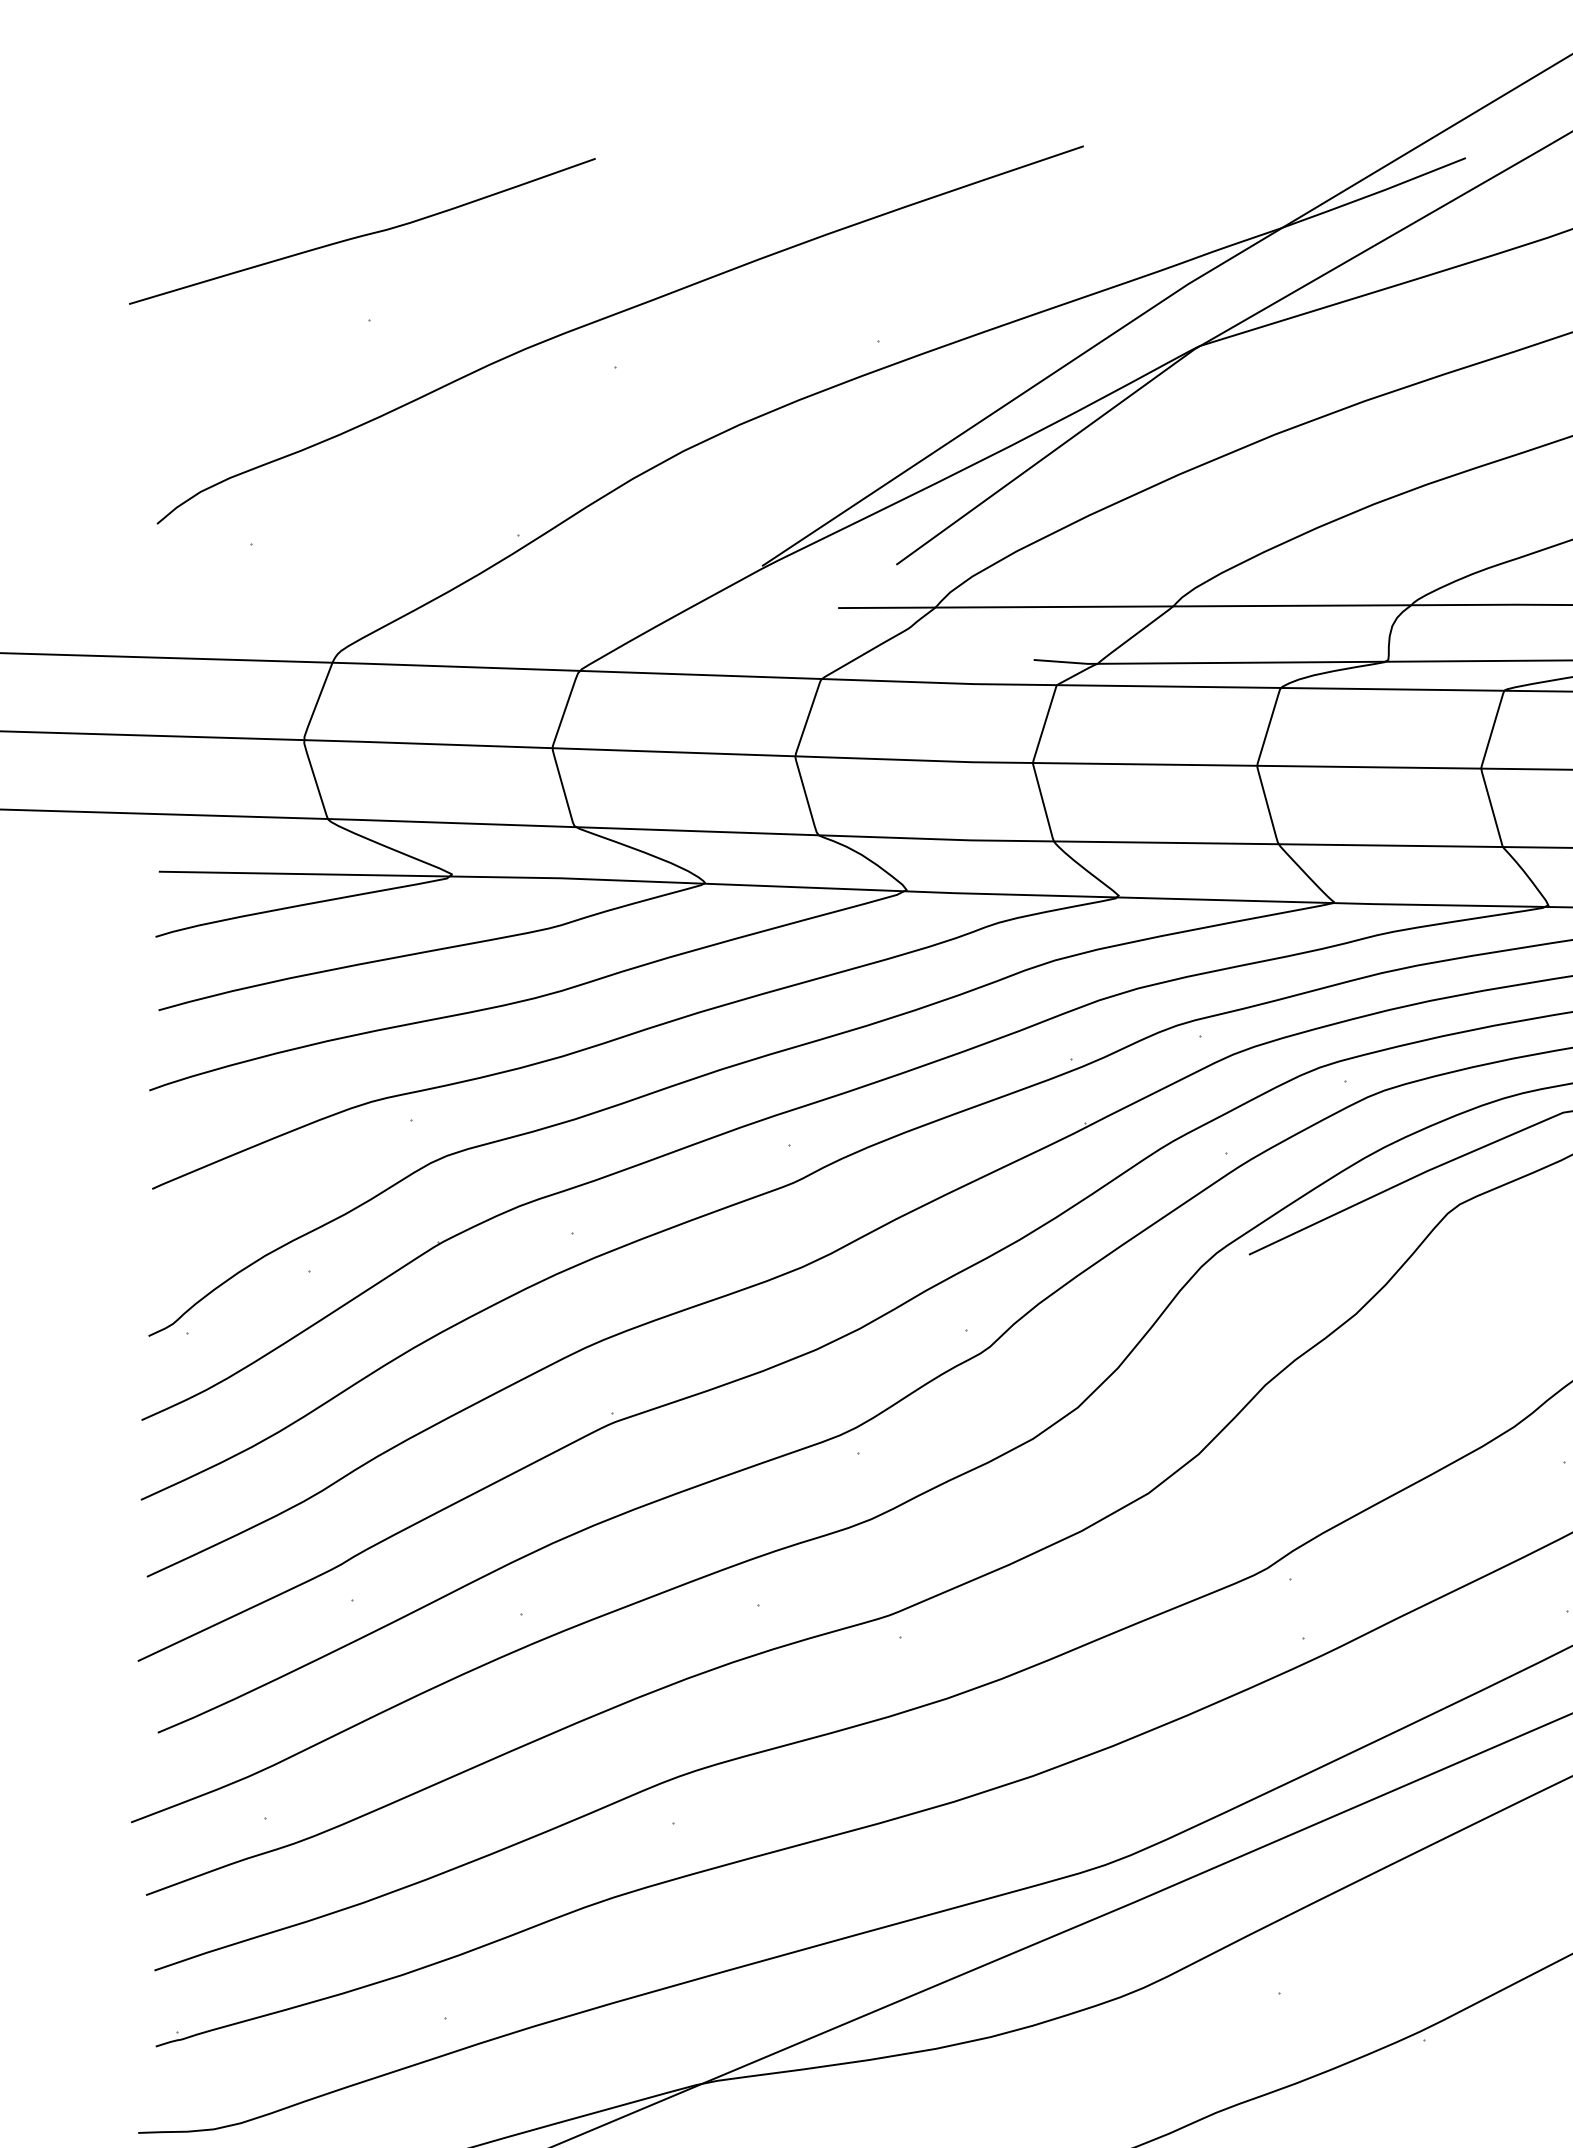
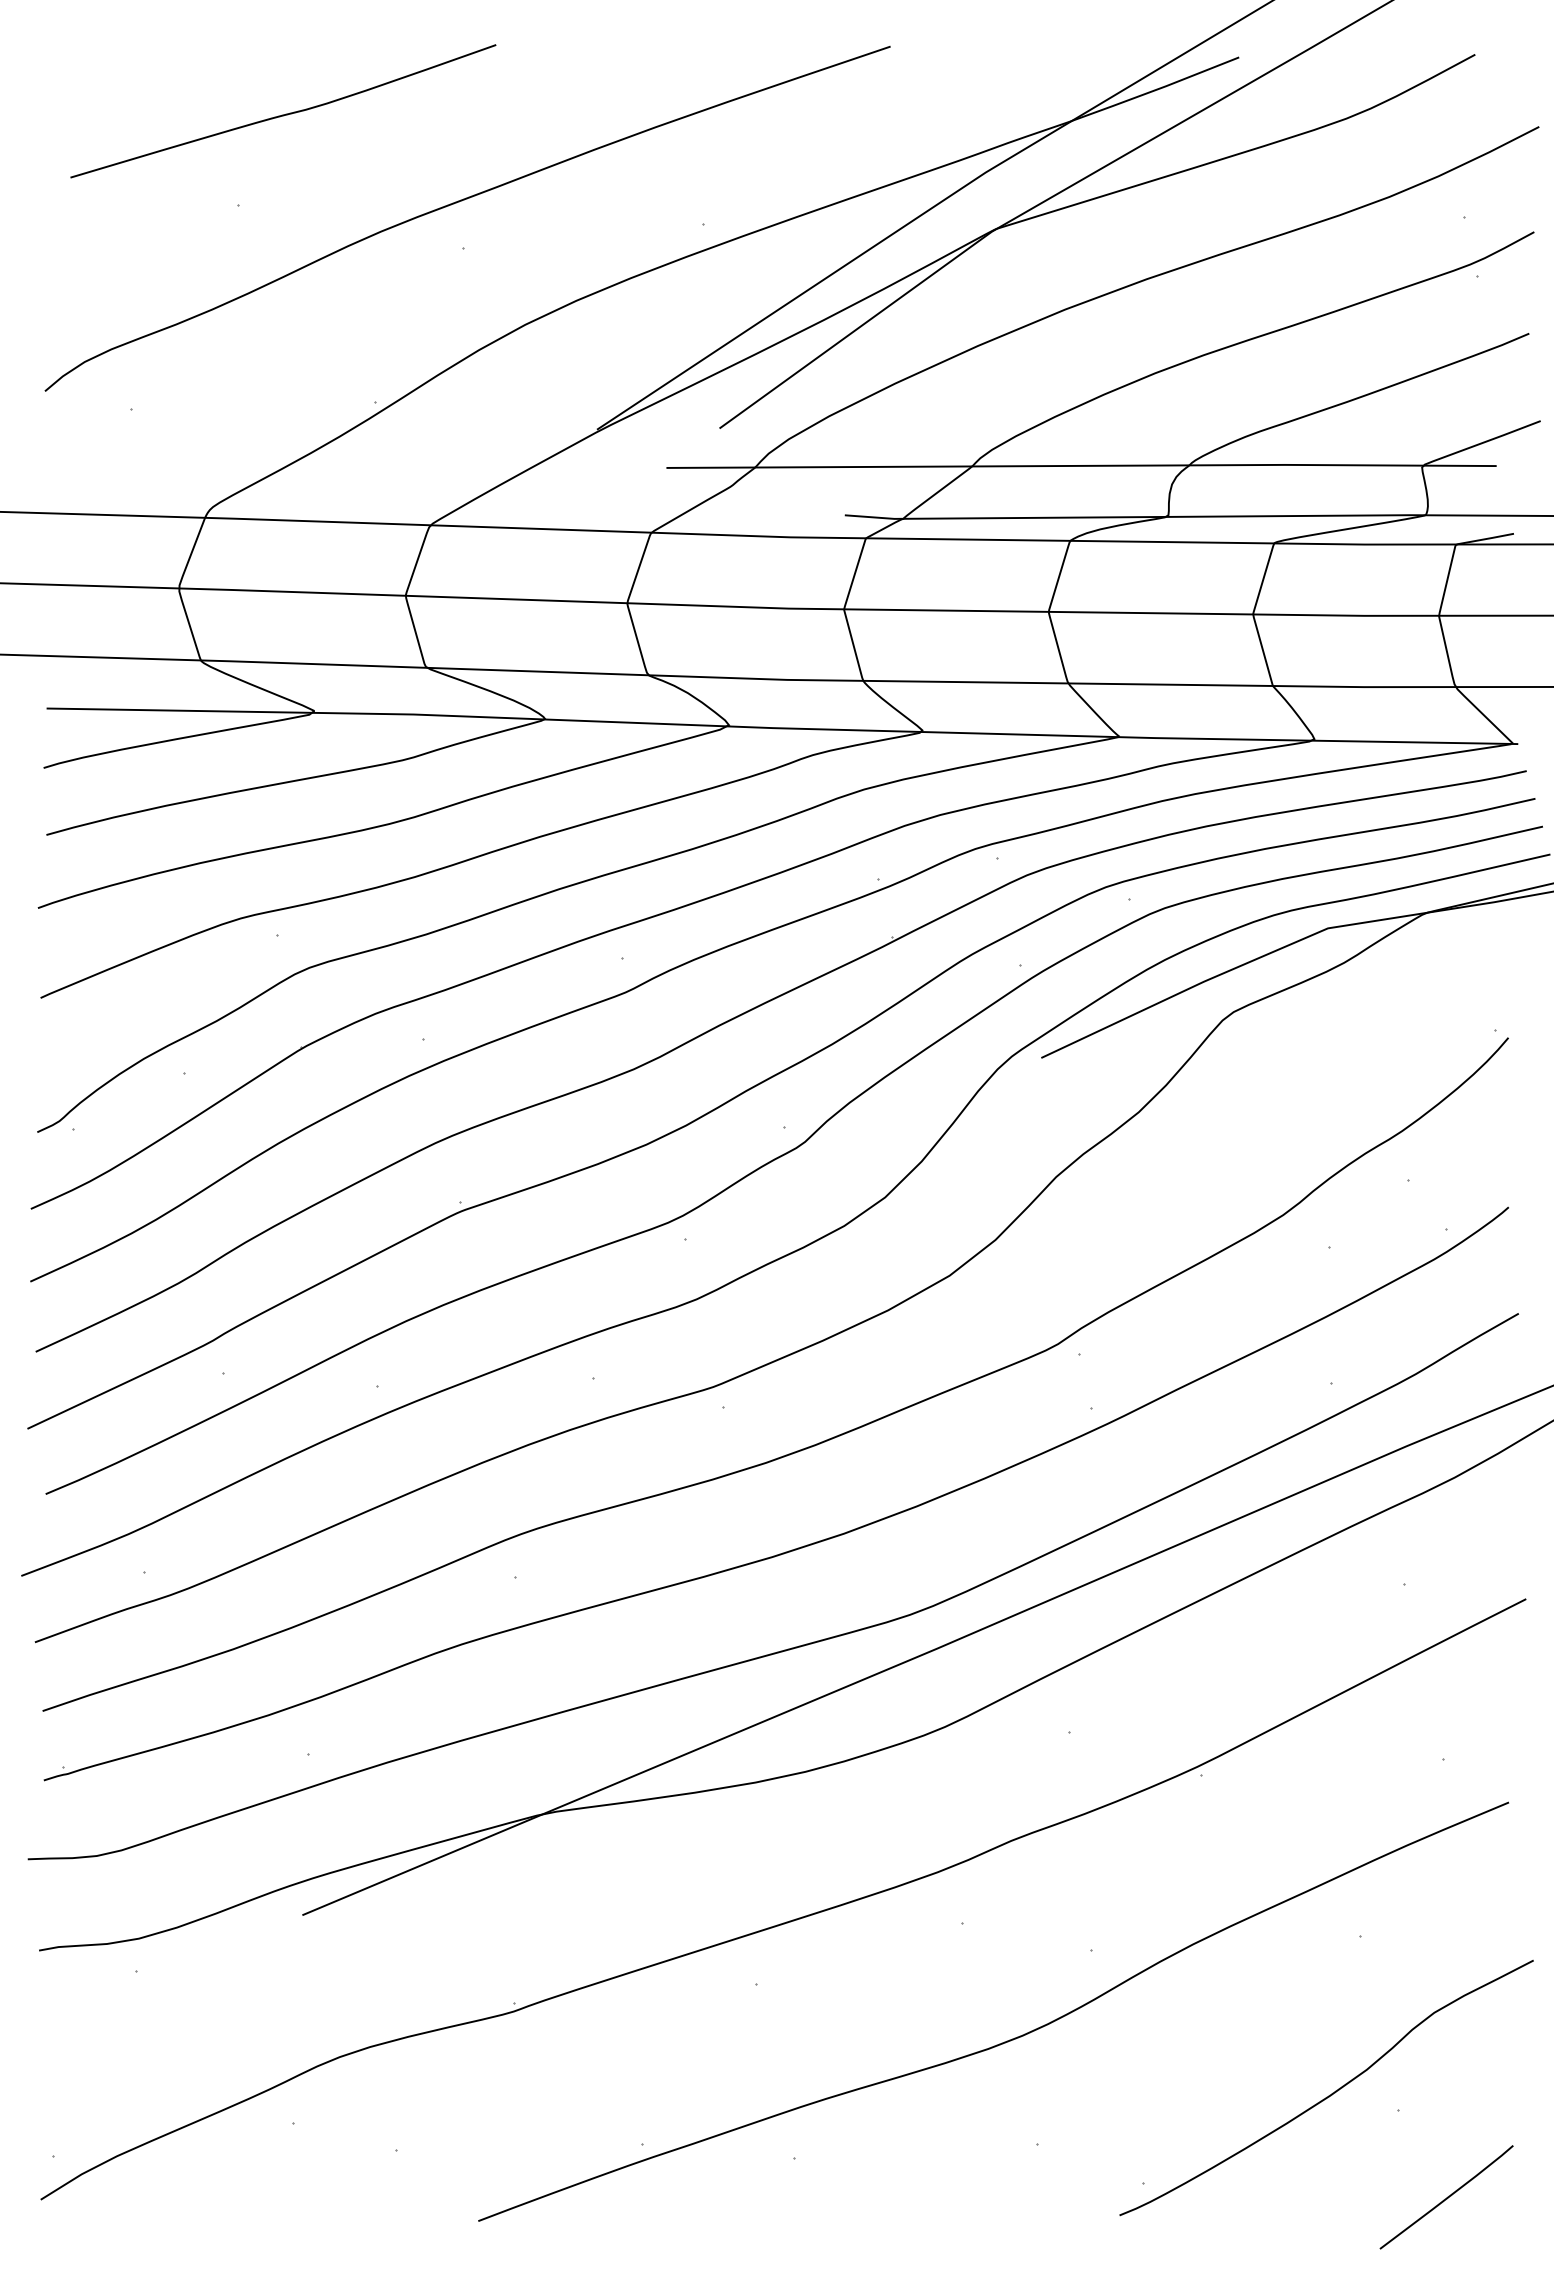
curve: (362, 234) -> (283, 114), moved

